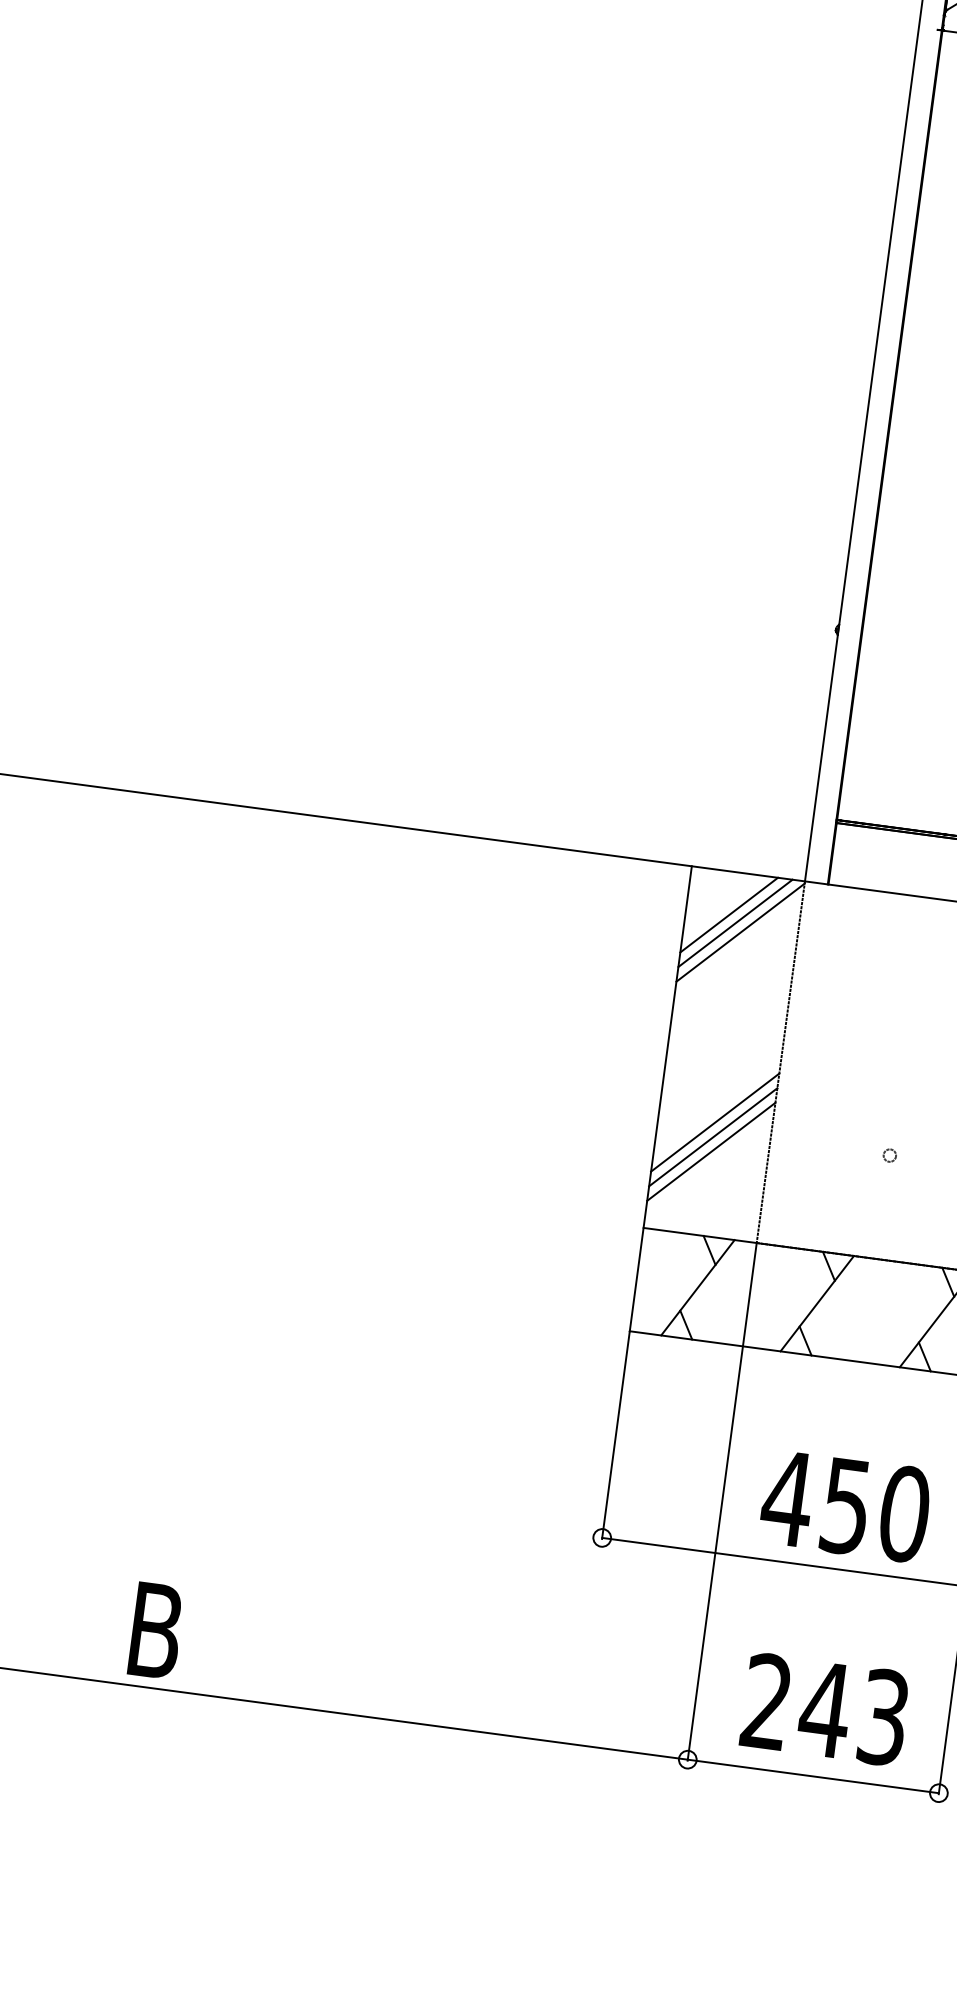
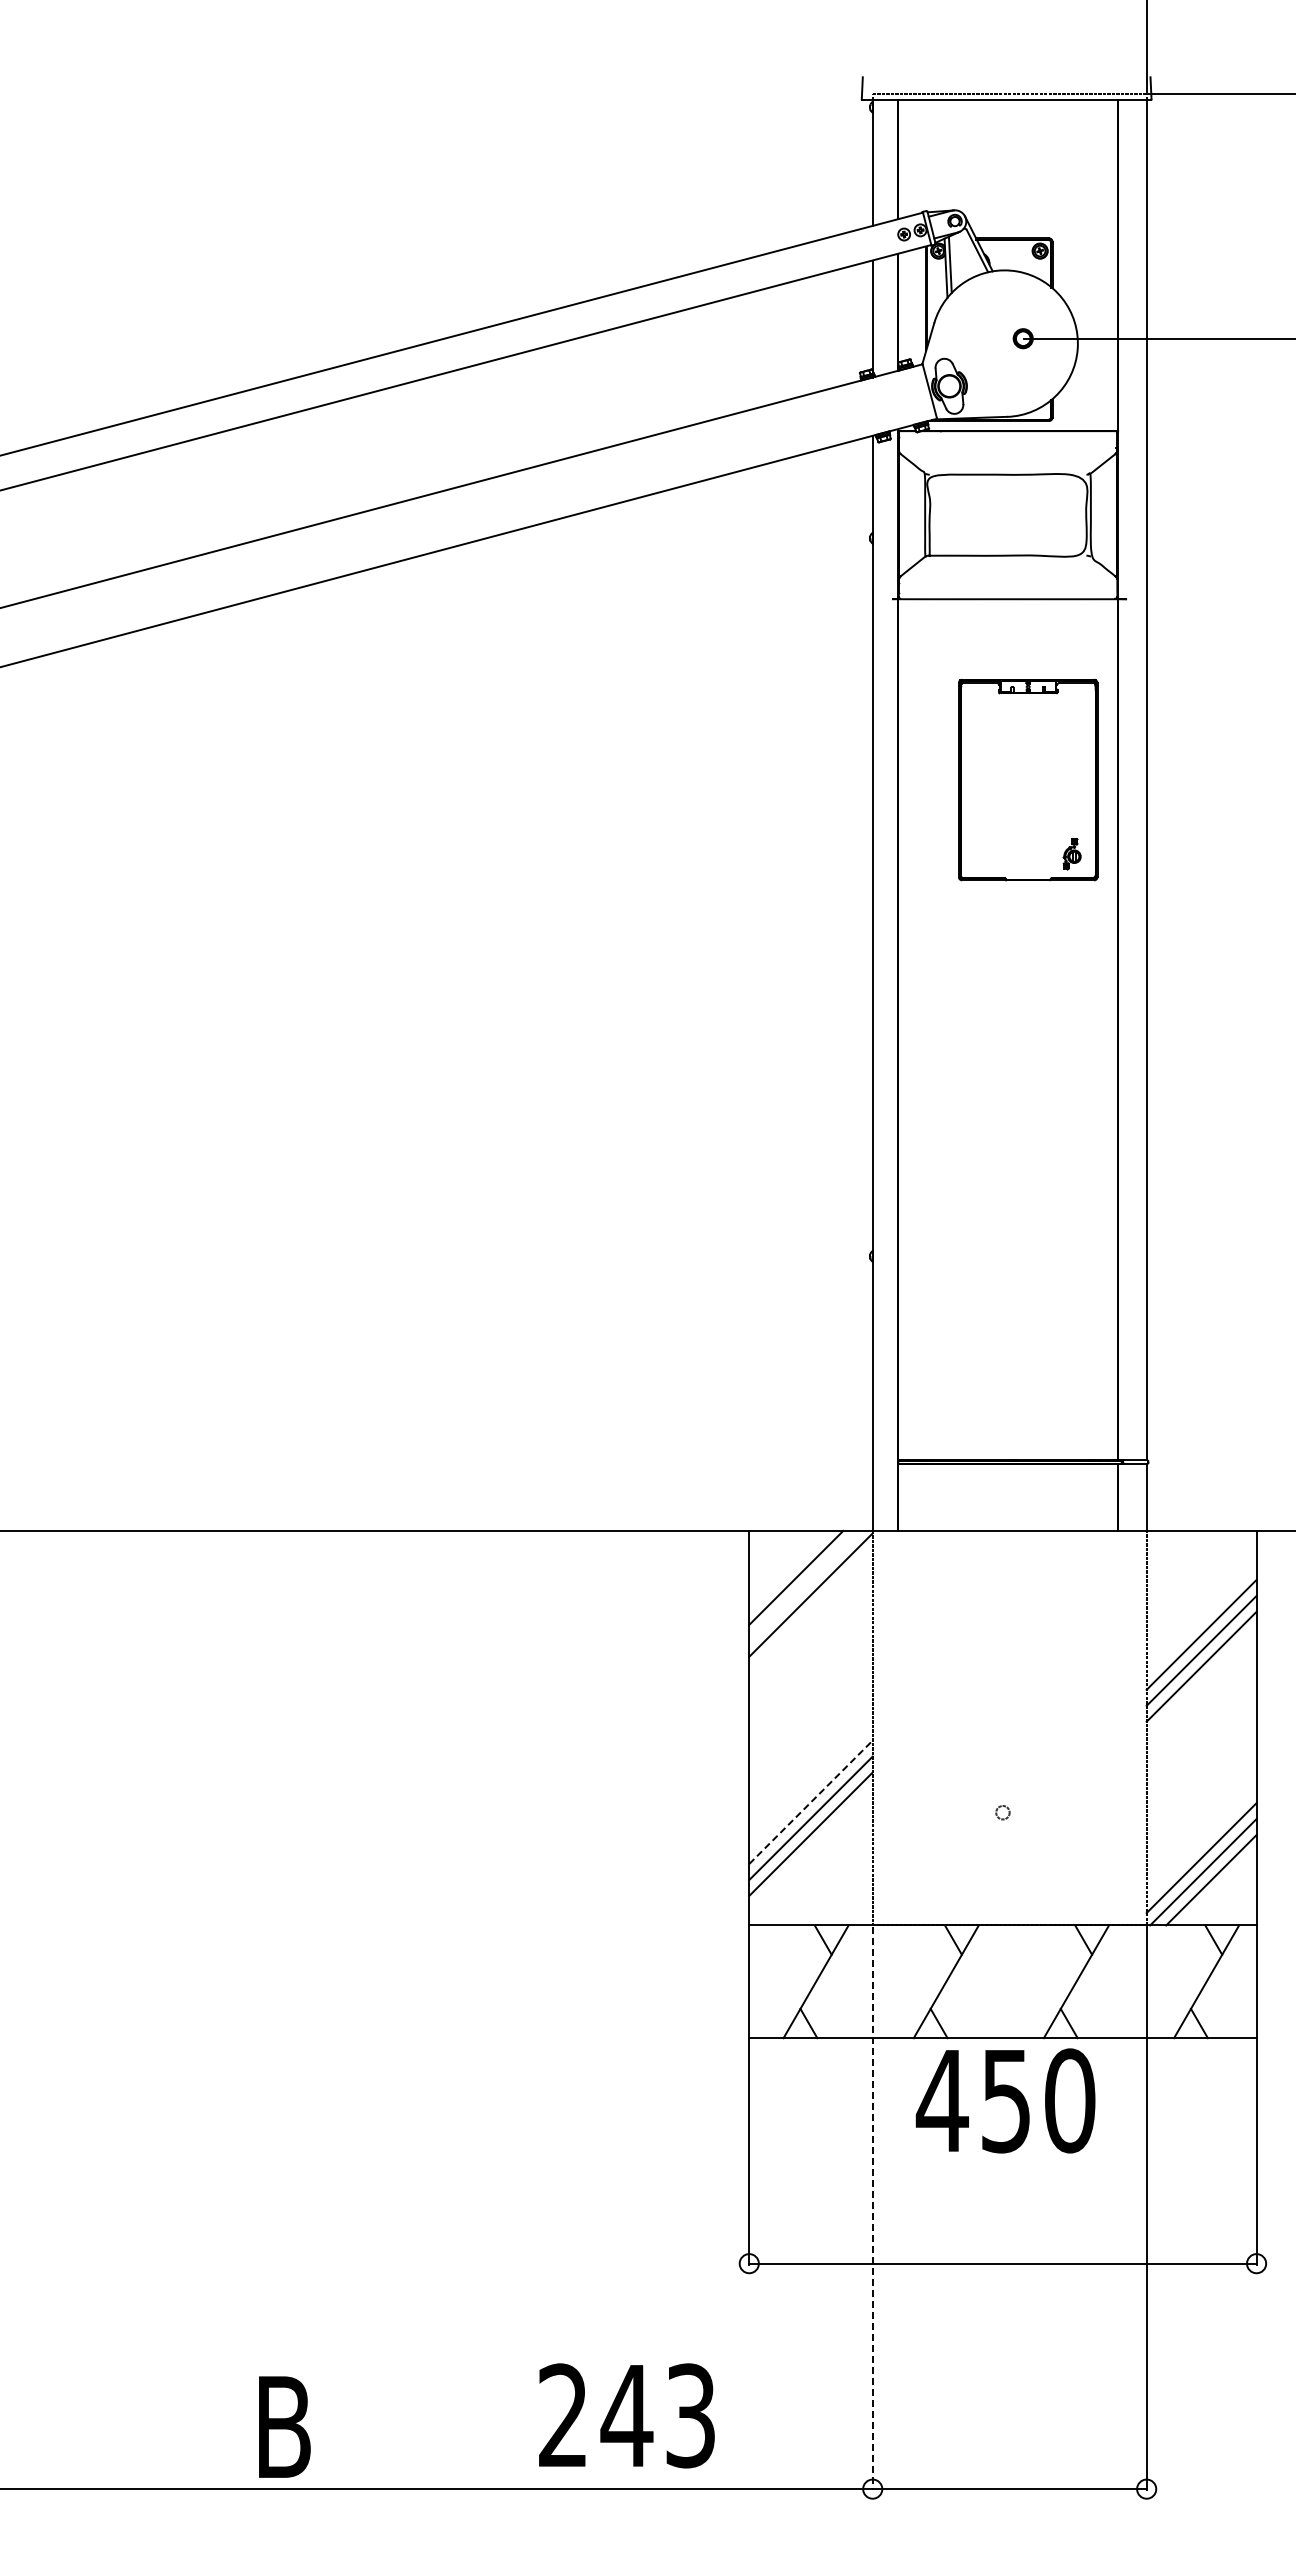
line: (735, 923) -> (804, 1585), removed
line: (715, 1121) -> (811, 1801), solid -> dashed
line: (721, 1502) -> (872, 2208), solid -> dashed
text: (845, 1505) -> (1005, 2100), moved
text: (824, 1709) -> (626, 2415), moved

